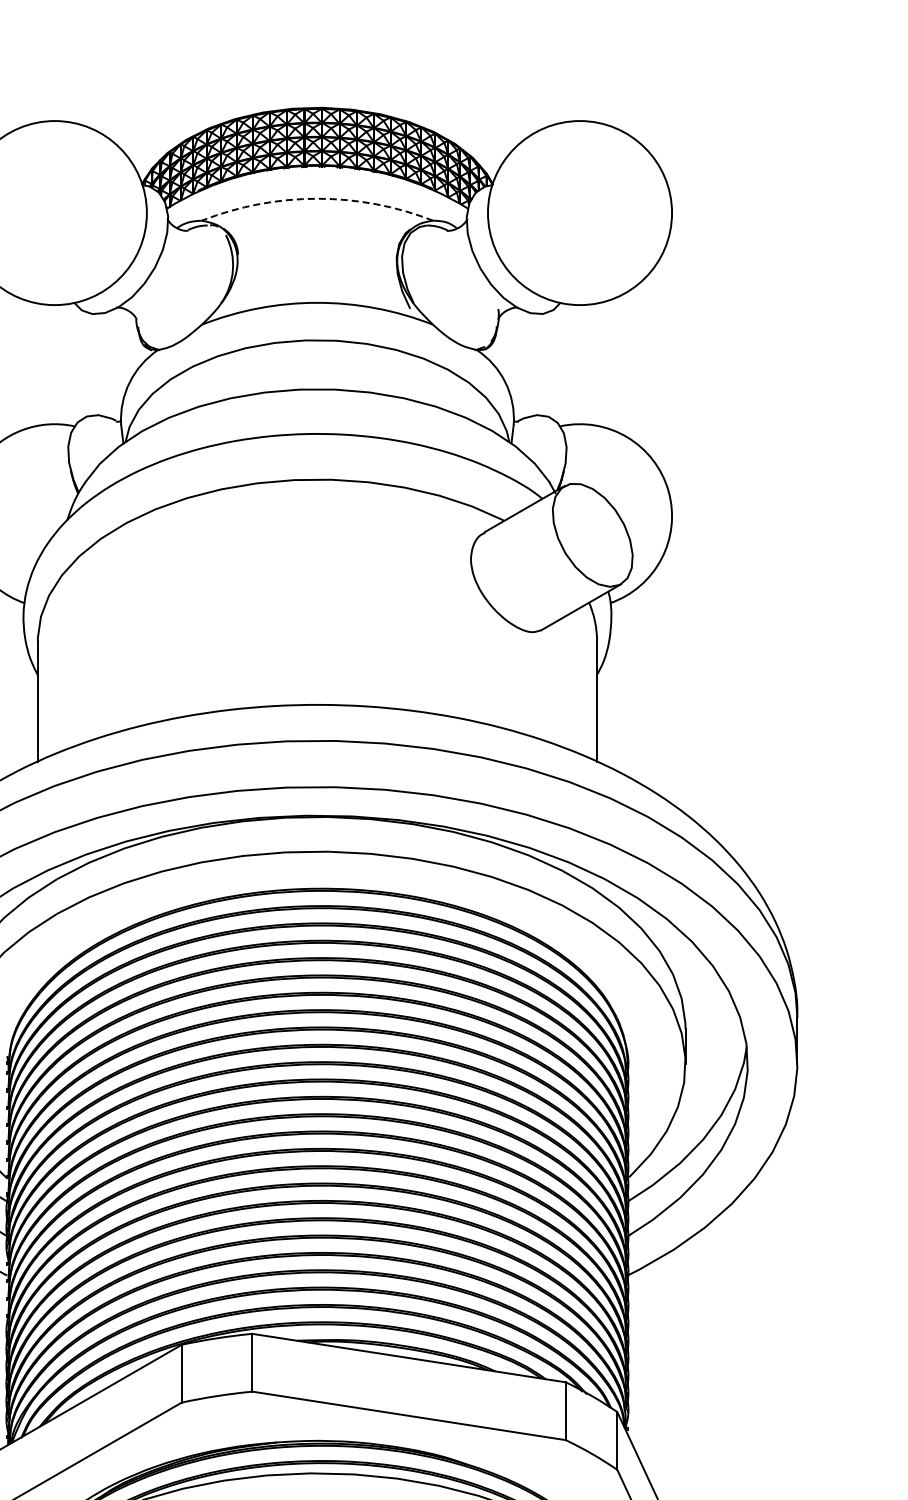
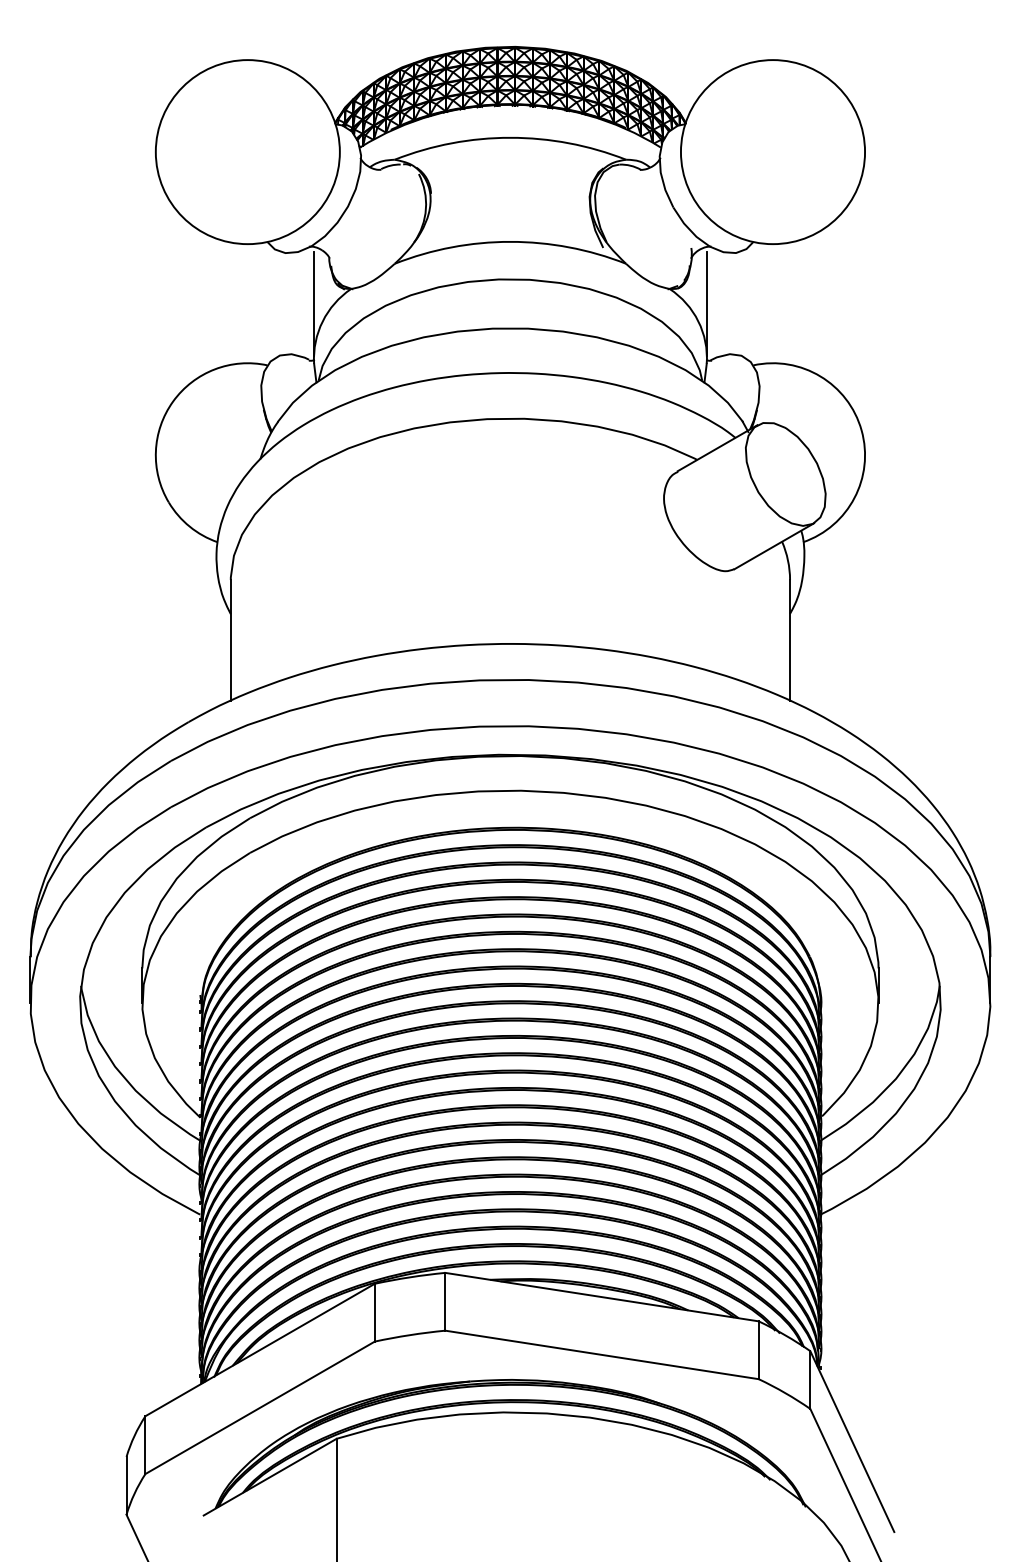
arc: (317, 198) -> (510, 137), dashed -> solid
line: (120, 364) -> (313, 303), added
line: (514, 364) -> (707, 303), added

